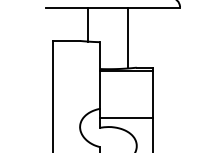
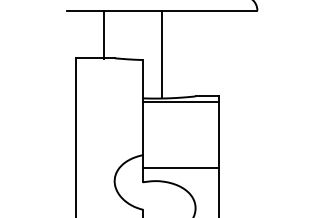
line: (88, 24) -> (103, 34), moved
line: (128, 37) -> (161, 53), moved

